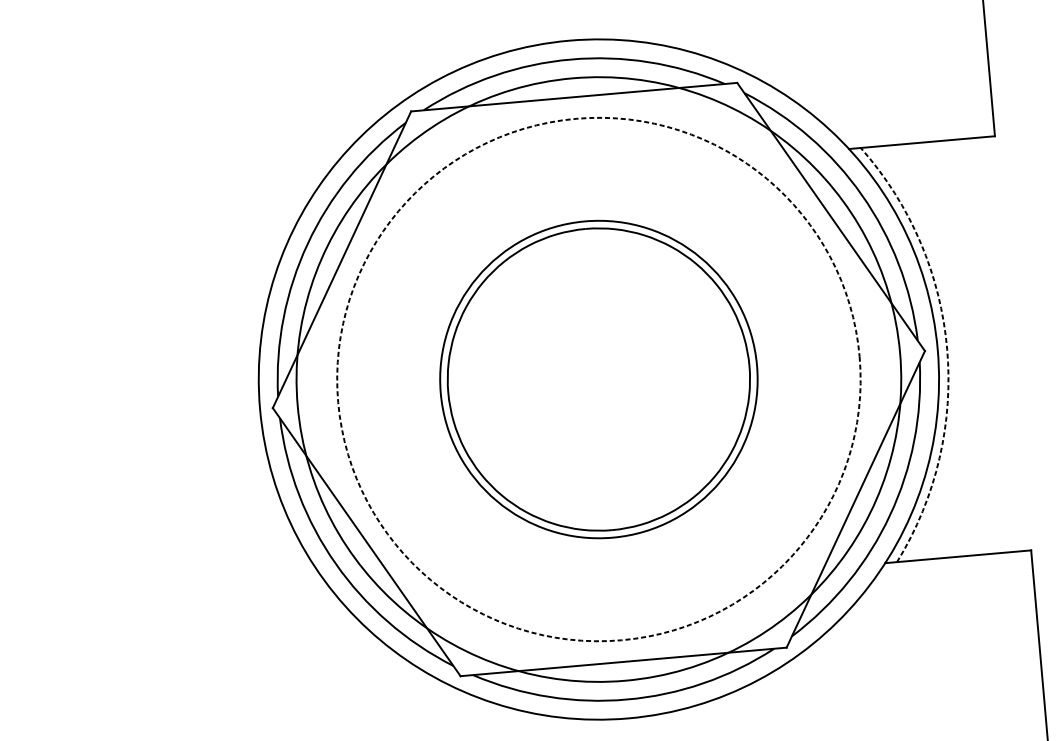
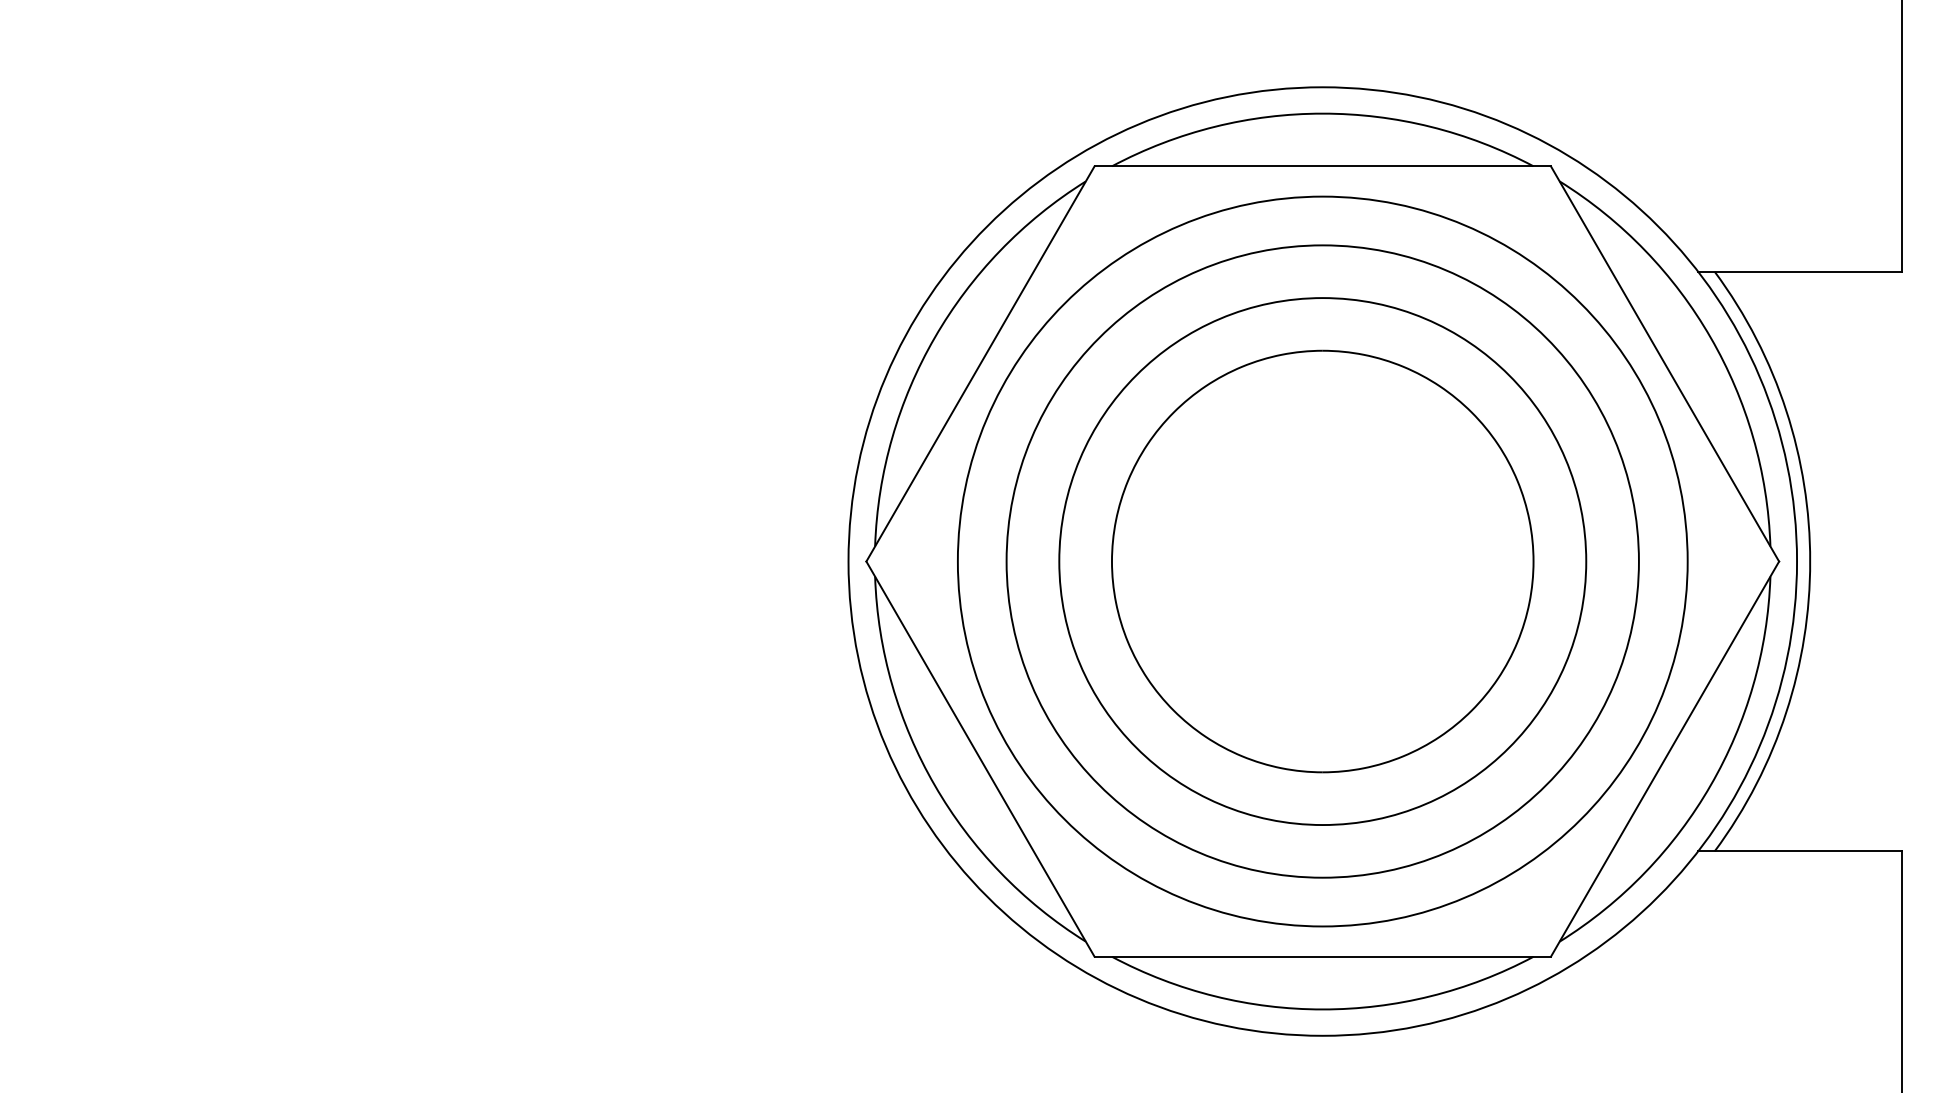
arc: (947, 349) -> (1810, 561), dashed -> solid
circle: (598, 379) -> (1322, 561), dashed -> solid
circle: (598, 379) -> (1322, 561), size x0.62
circle: (598, 379) -> (1322, 561), size x1.43

